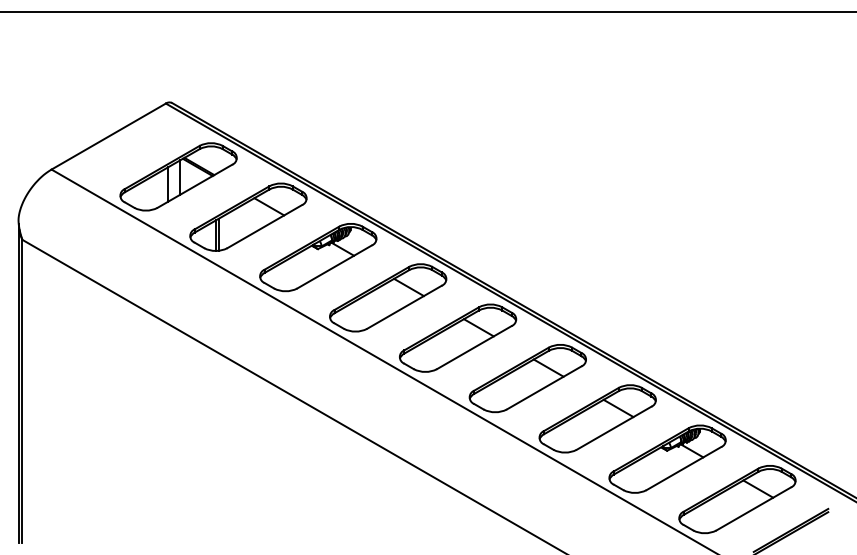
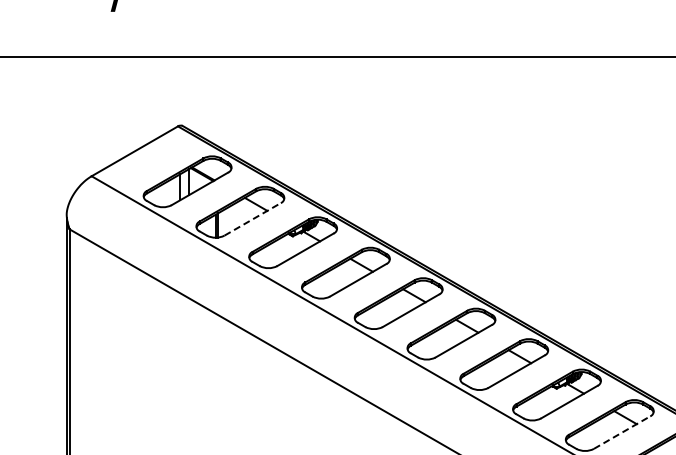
line: (265, 226) -> (253, 219), solid -> dashed
line: (754, 508) -> (622, 432), solid -> dashed

